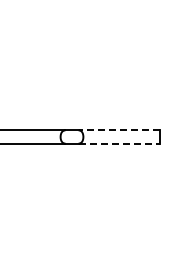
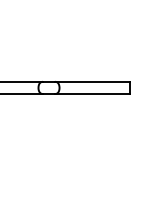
line: (119, 130) -> (92, 81), dashed -> solid
line: (119, 143) -> (92, 93), dashed -> solid

